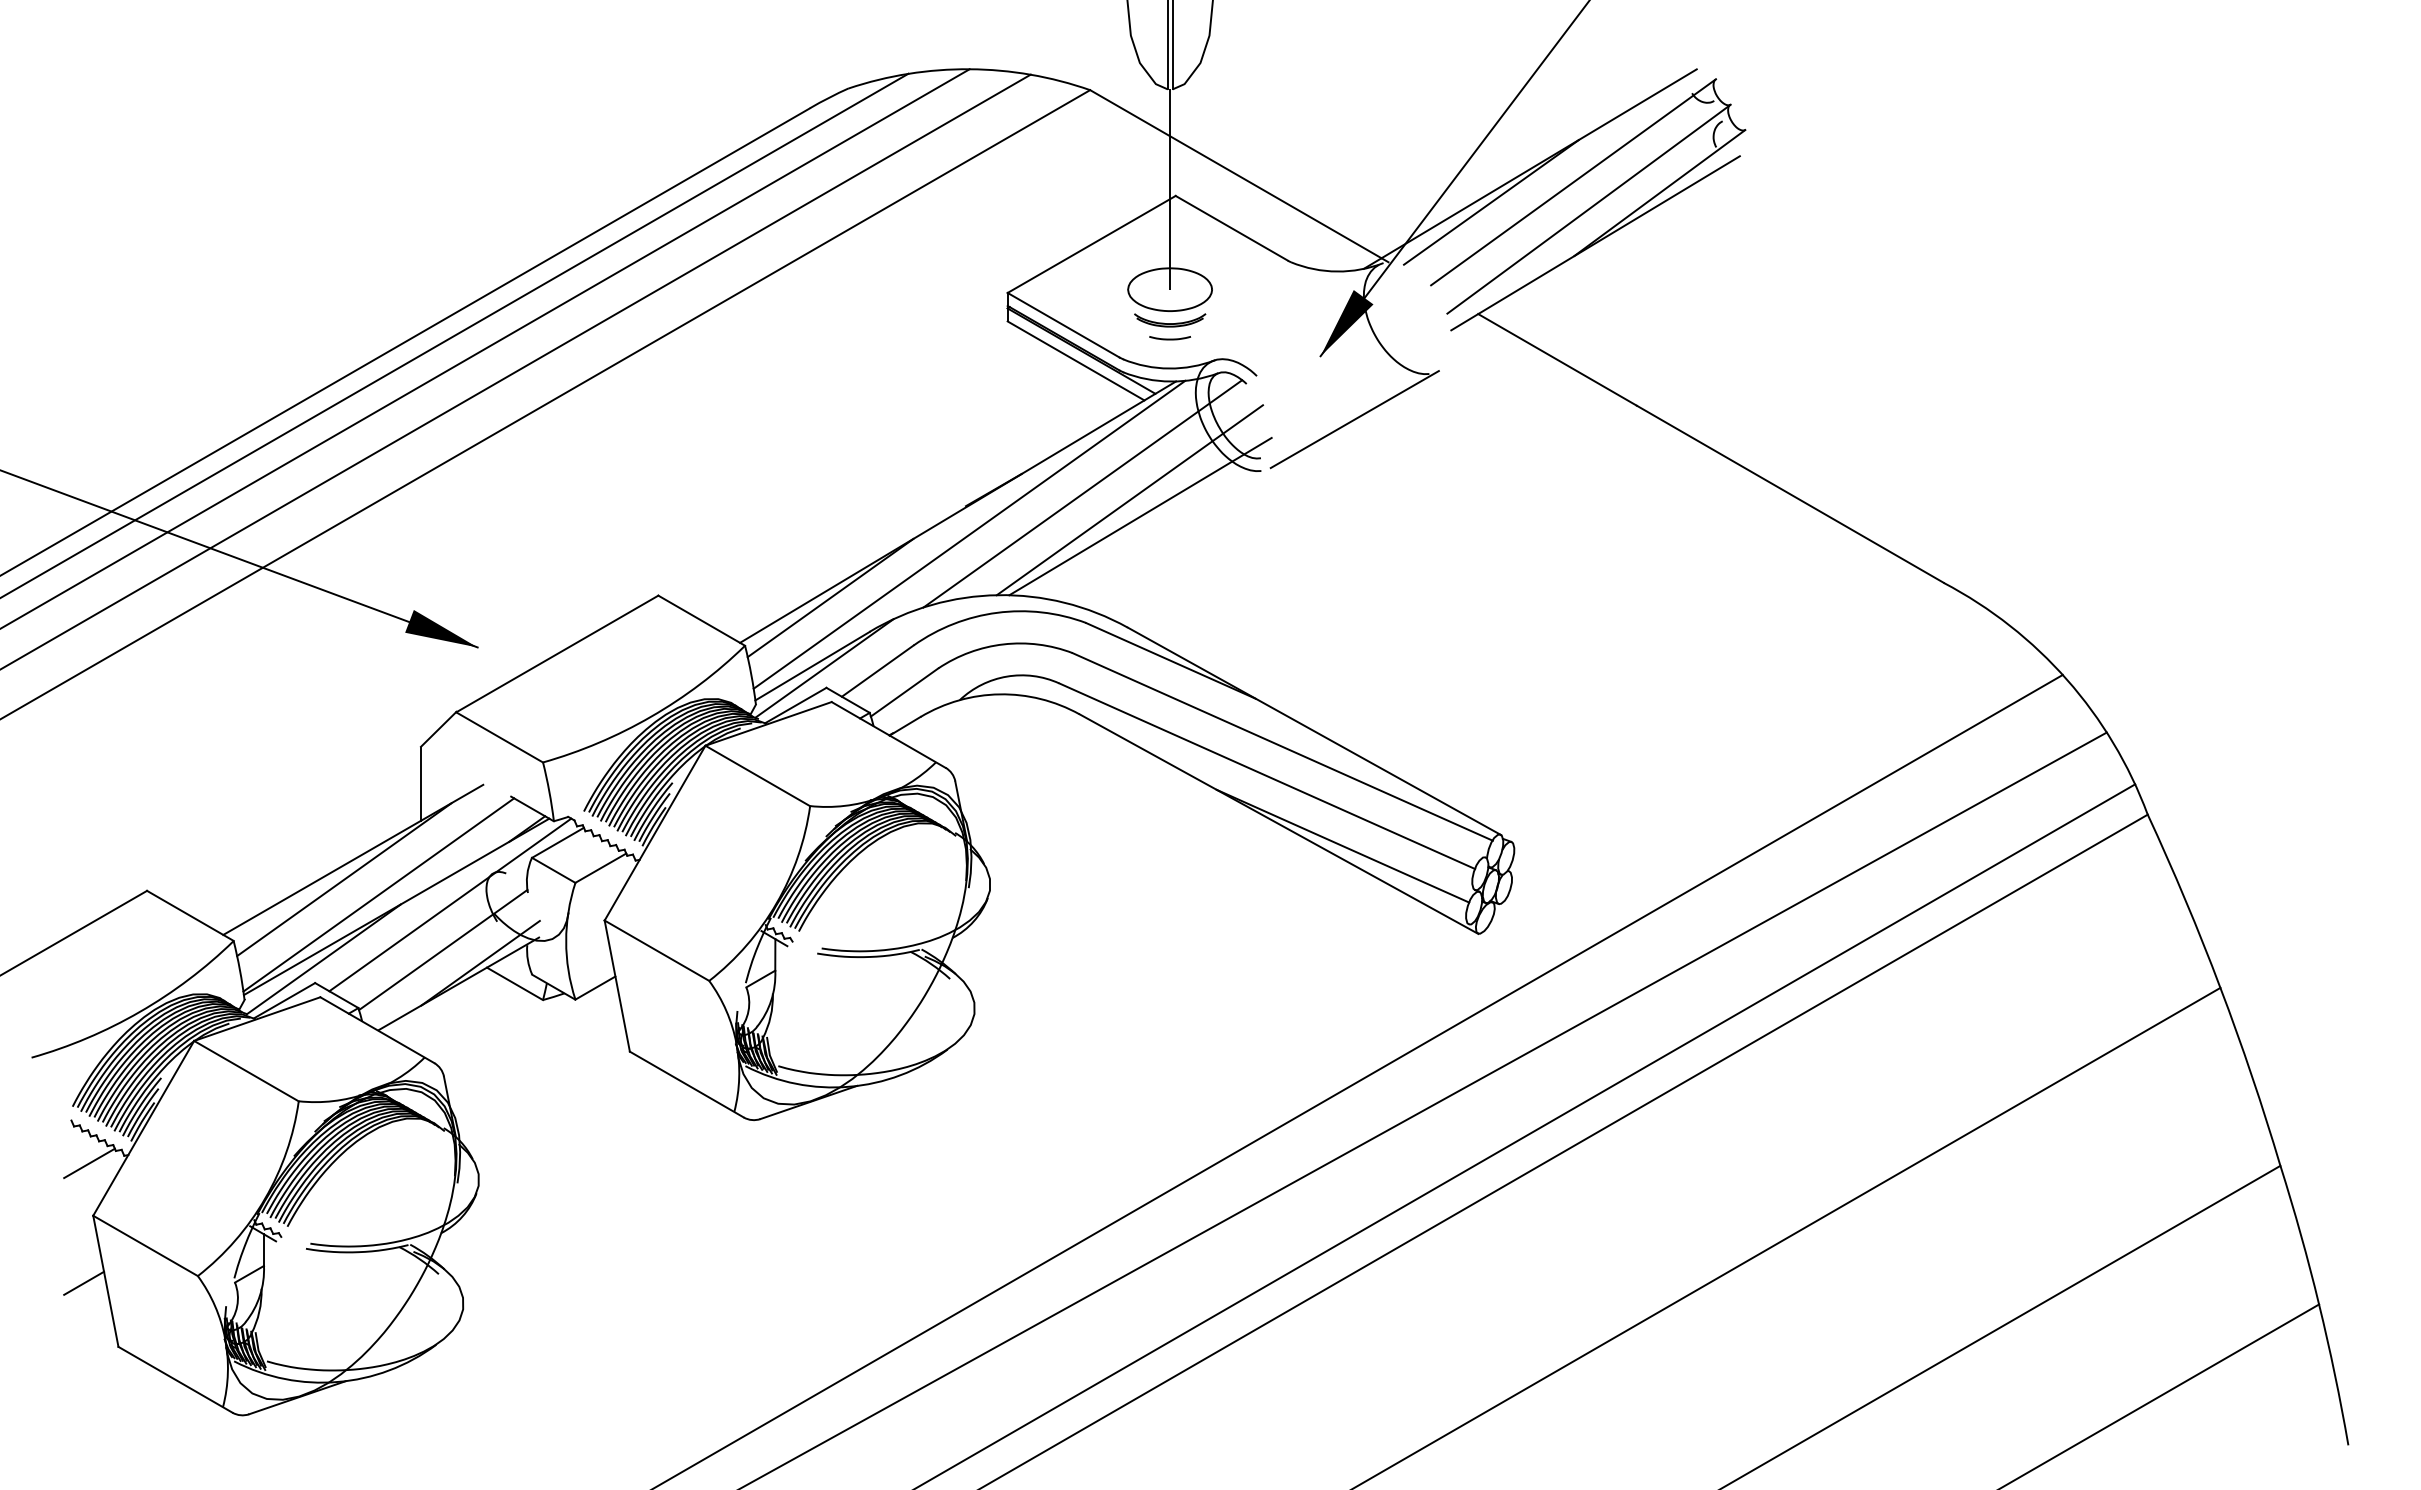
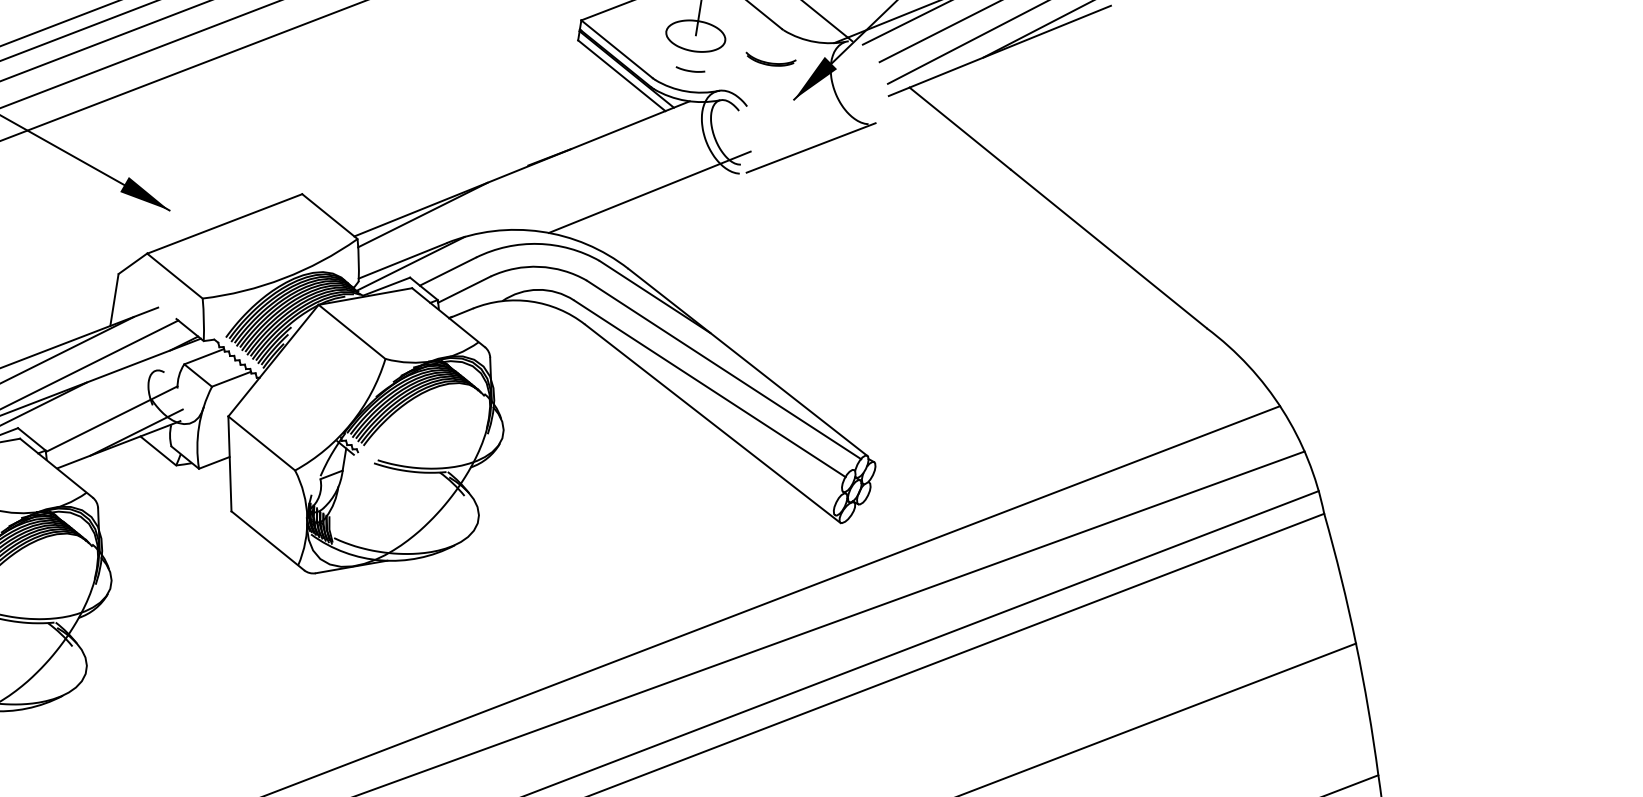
part: (1170, 320) -> (770, 60), moved
line: (1082, 493) -> (611, 169), removed
line: (1129, 500) -> (643, 179), removed
line: (969, 534) -> (527, 185), removed
line: (1342, 845) -> (755, 445), removed
line: (450, 904) -> (121, 388), removed

